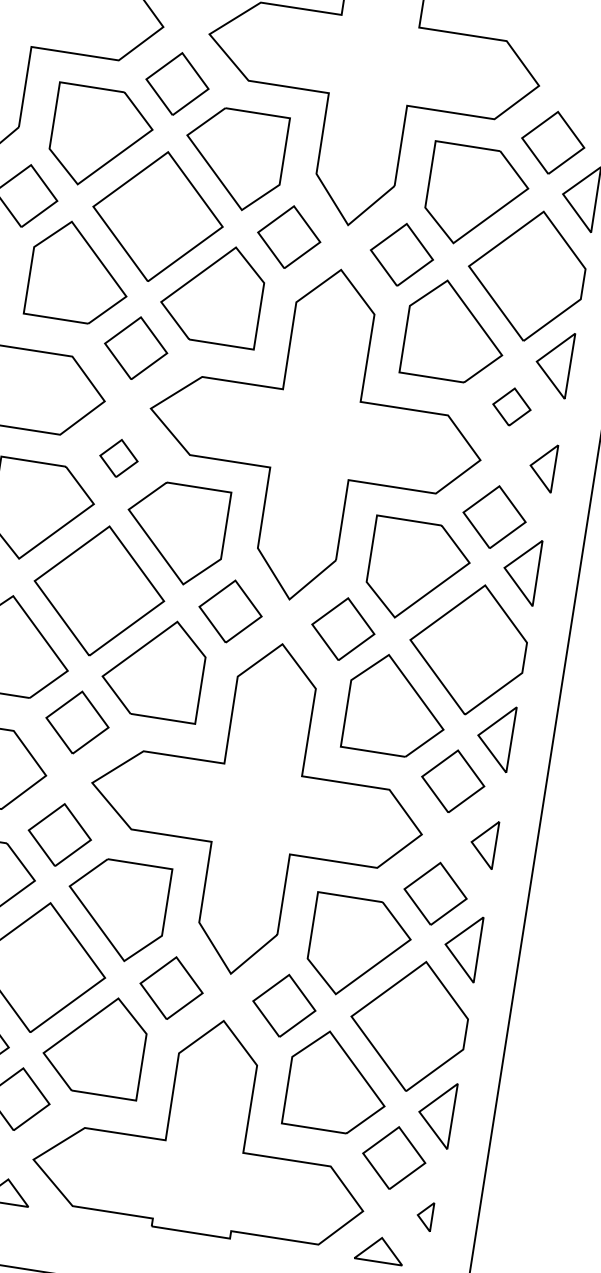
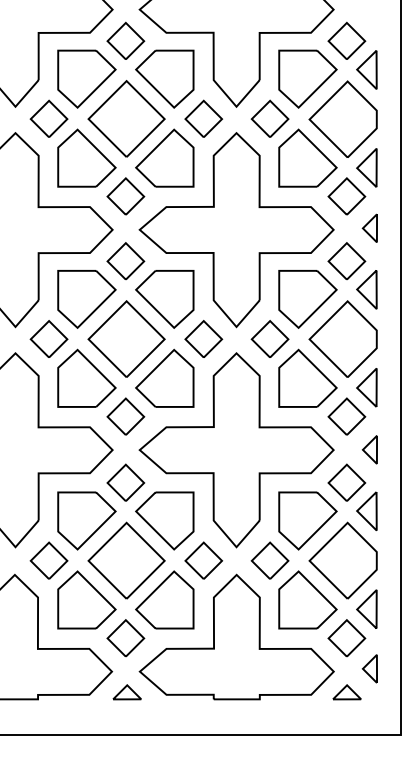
part: (511, 406) -> (346, 196), size x1.67
part: (118, 458) -> (125, 261), size x1.67
part: (424, 1215) -> (369, 668), size x1.67

